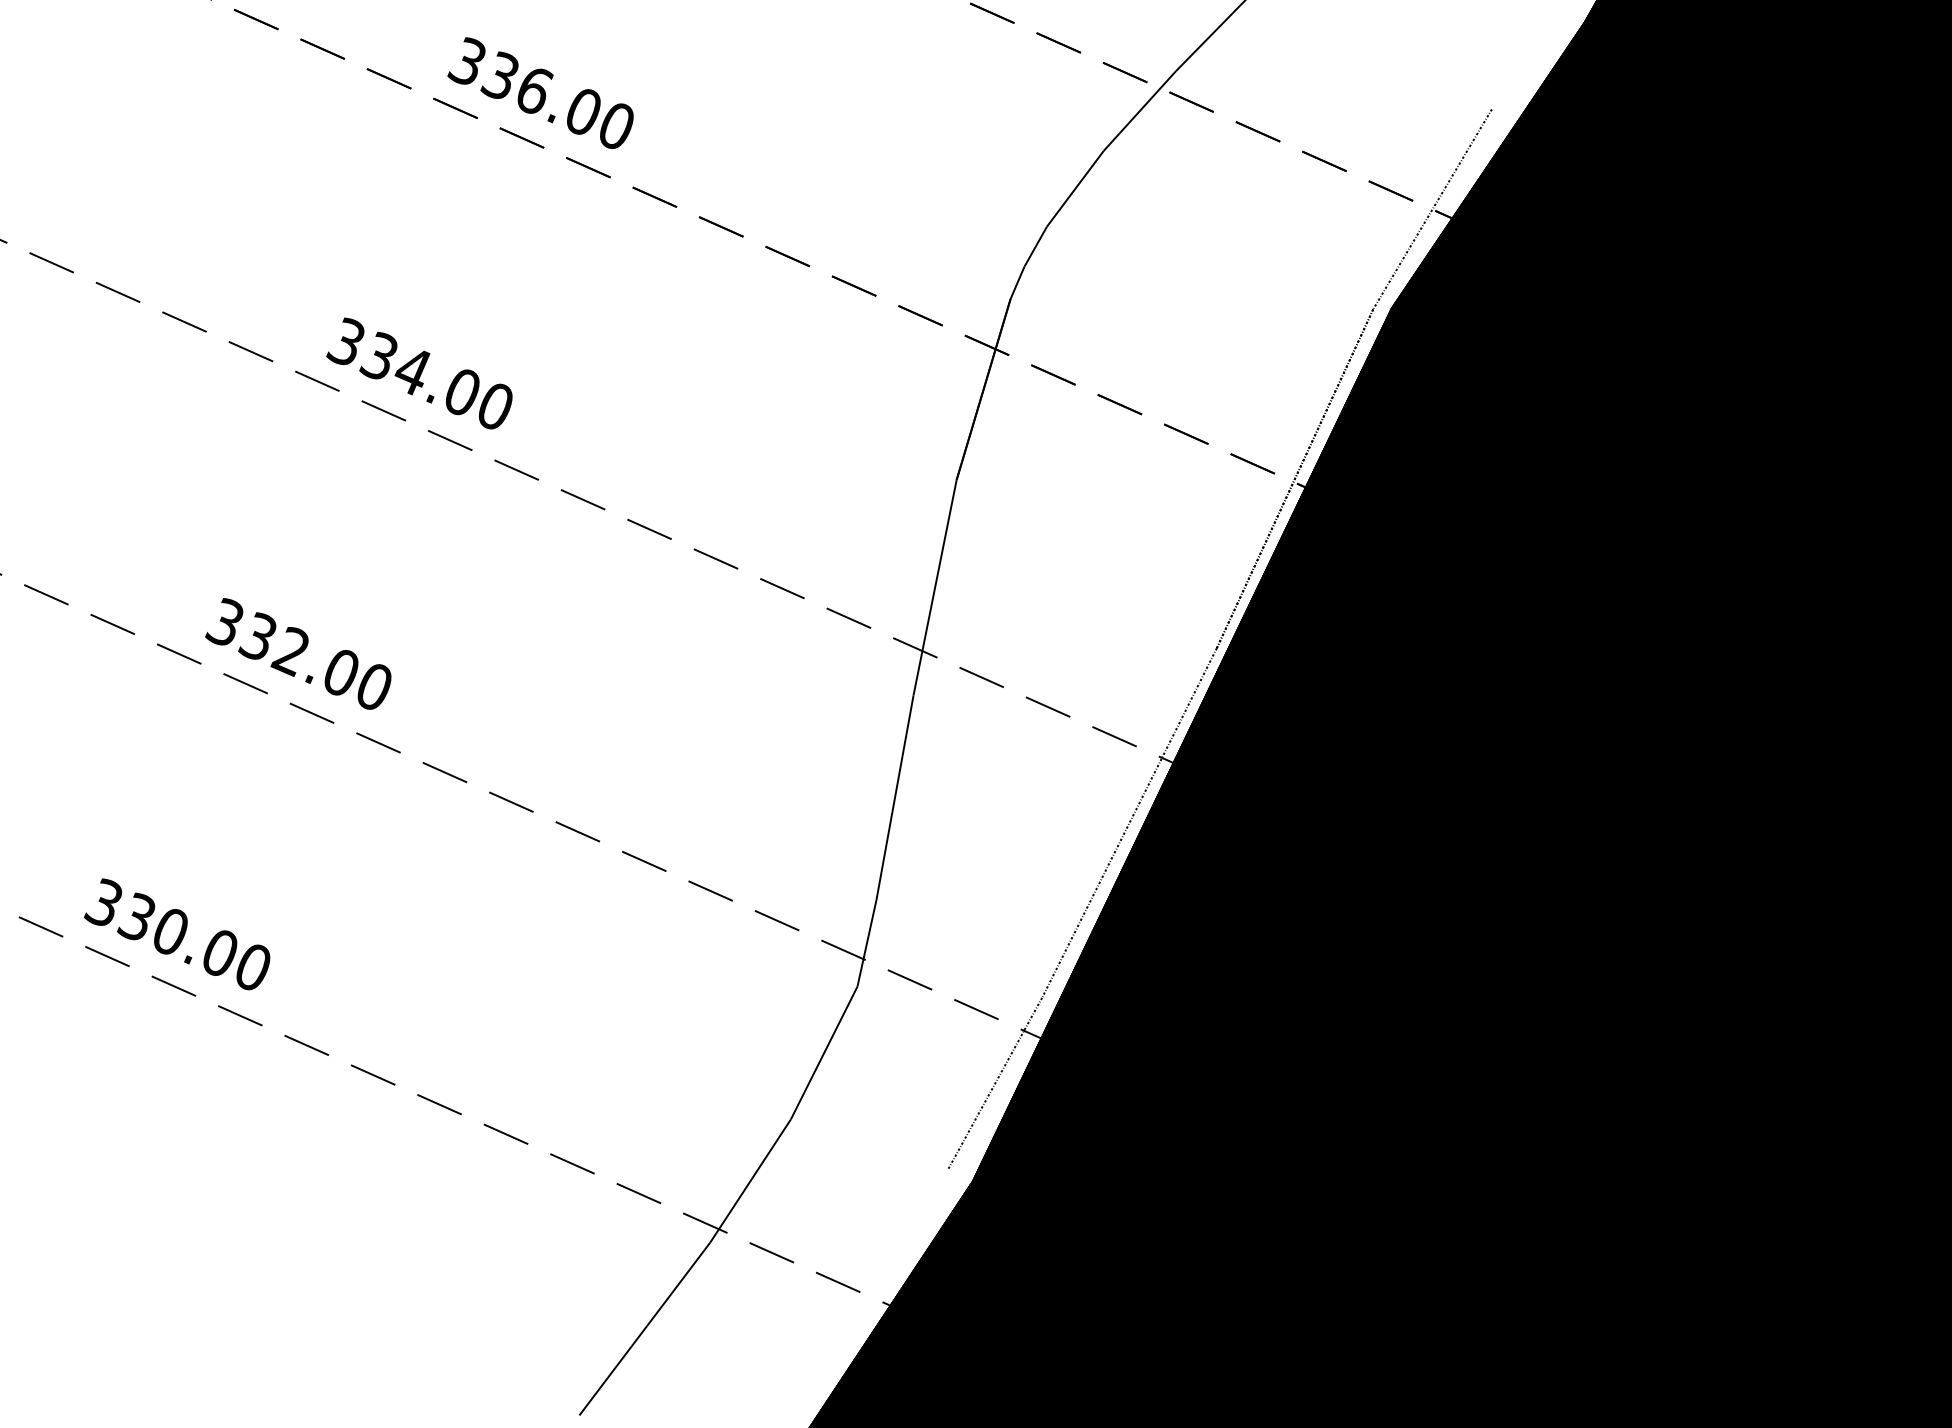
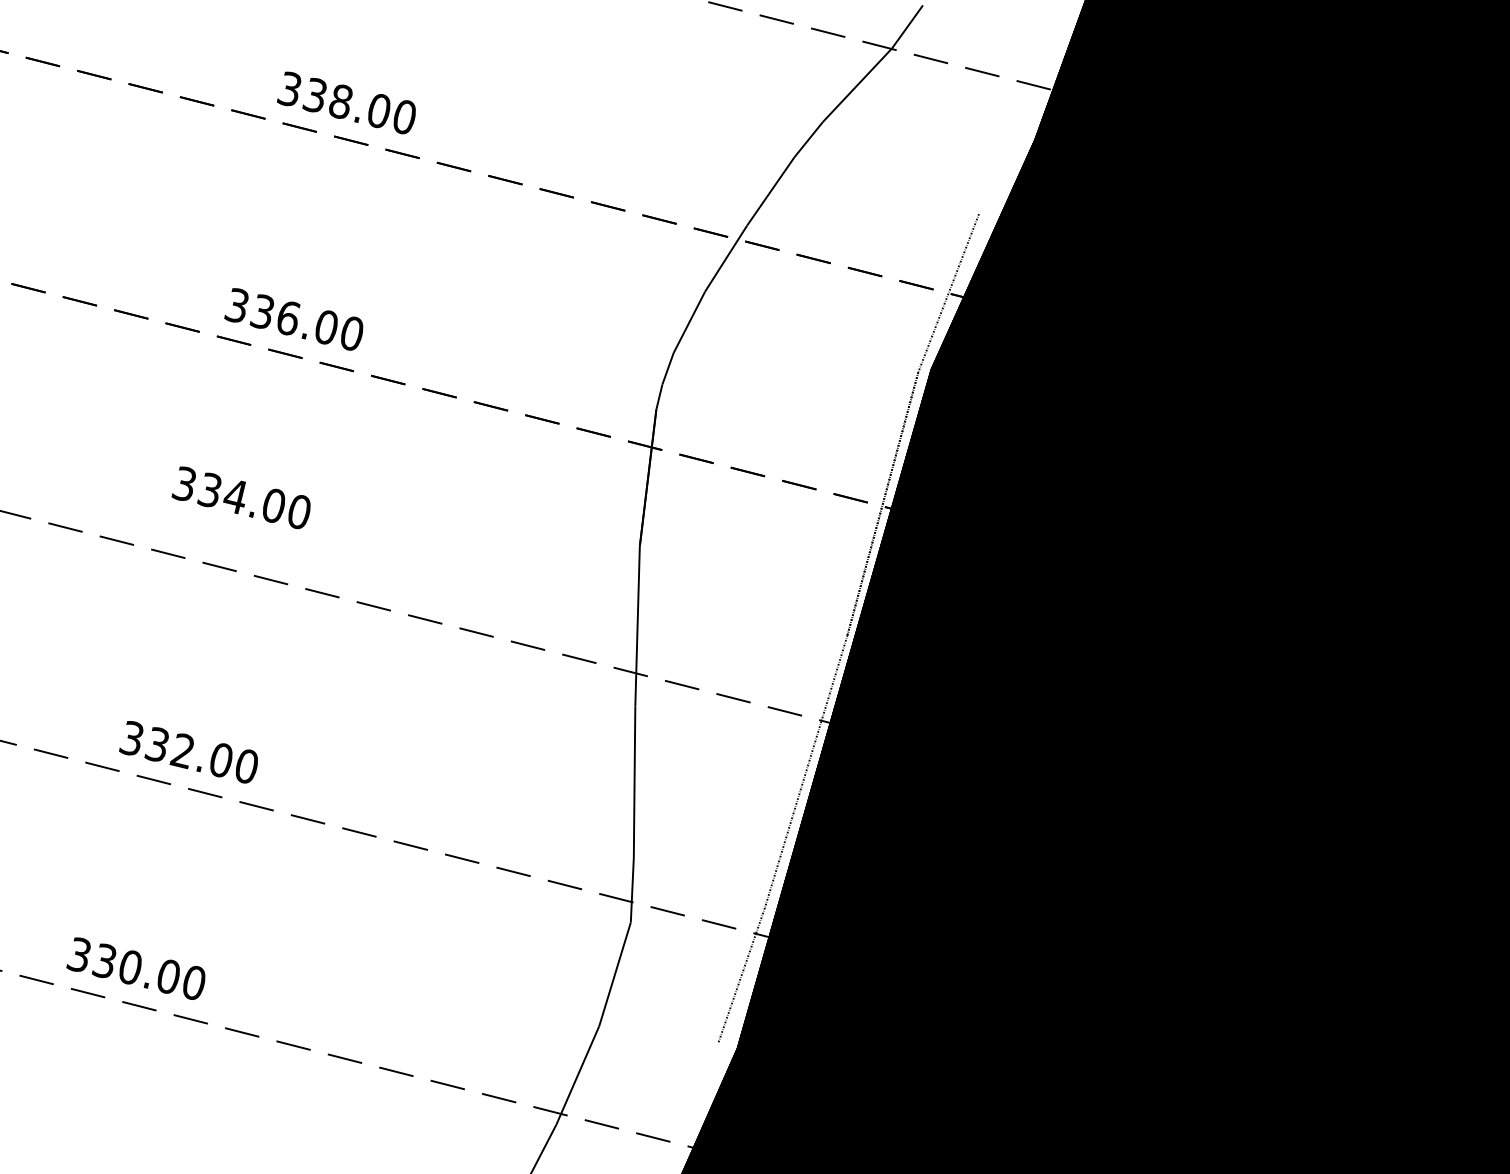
text: (419, 373) -> (240, 497), moved

